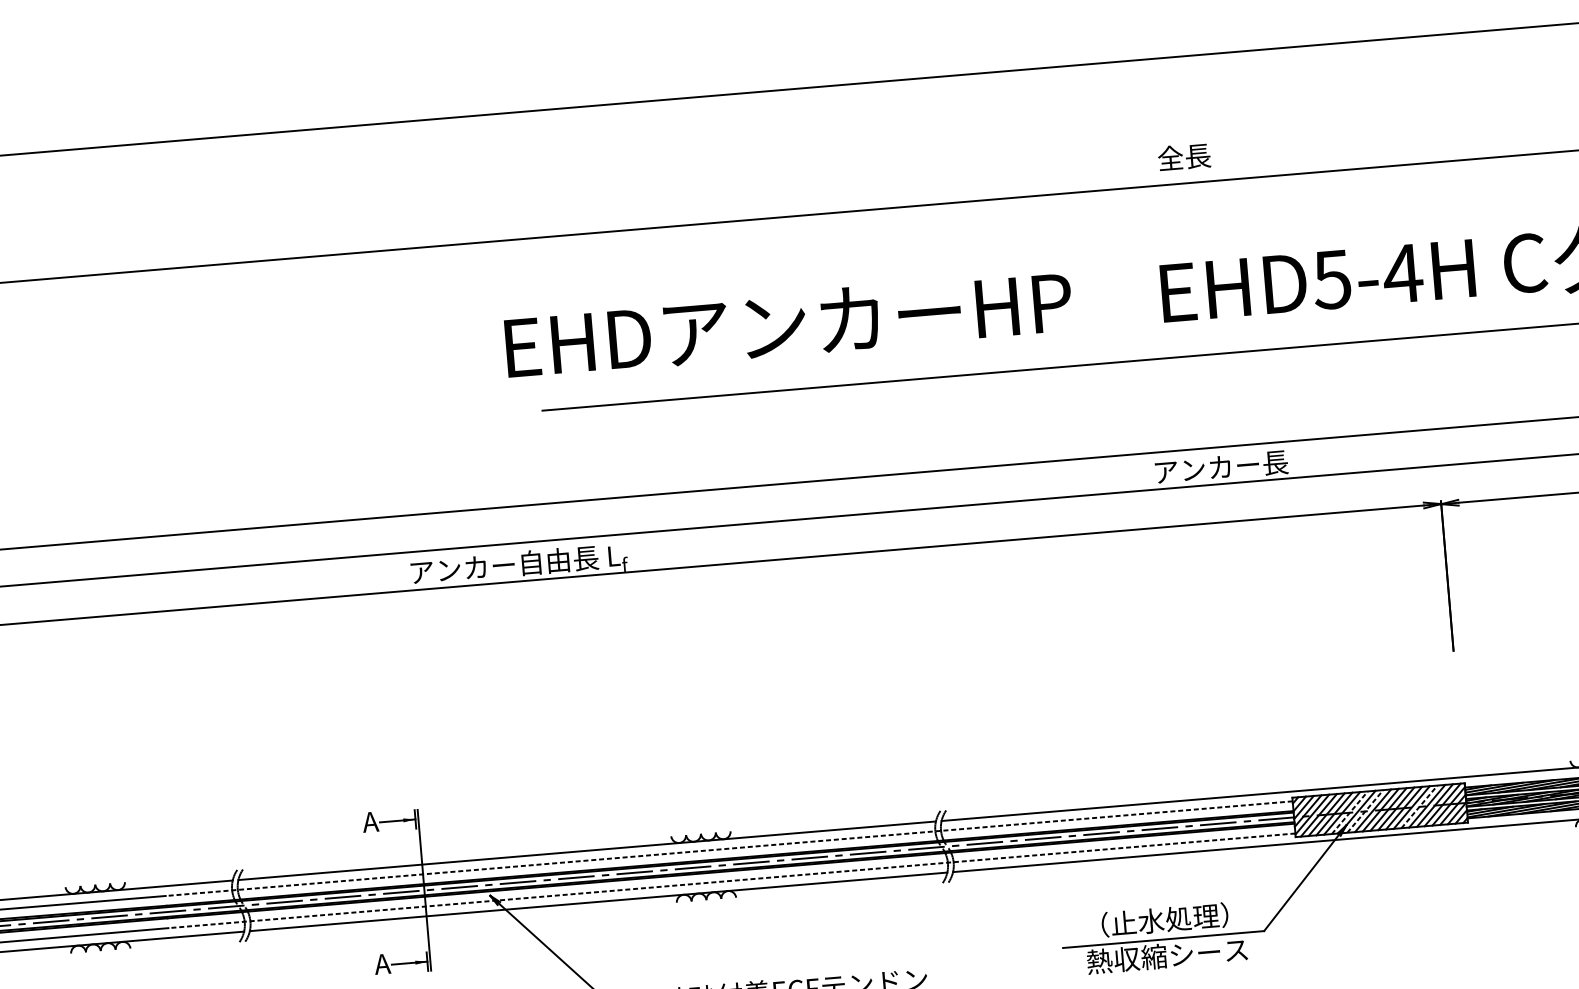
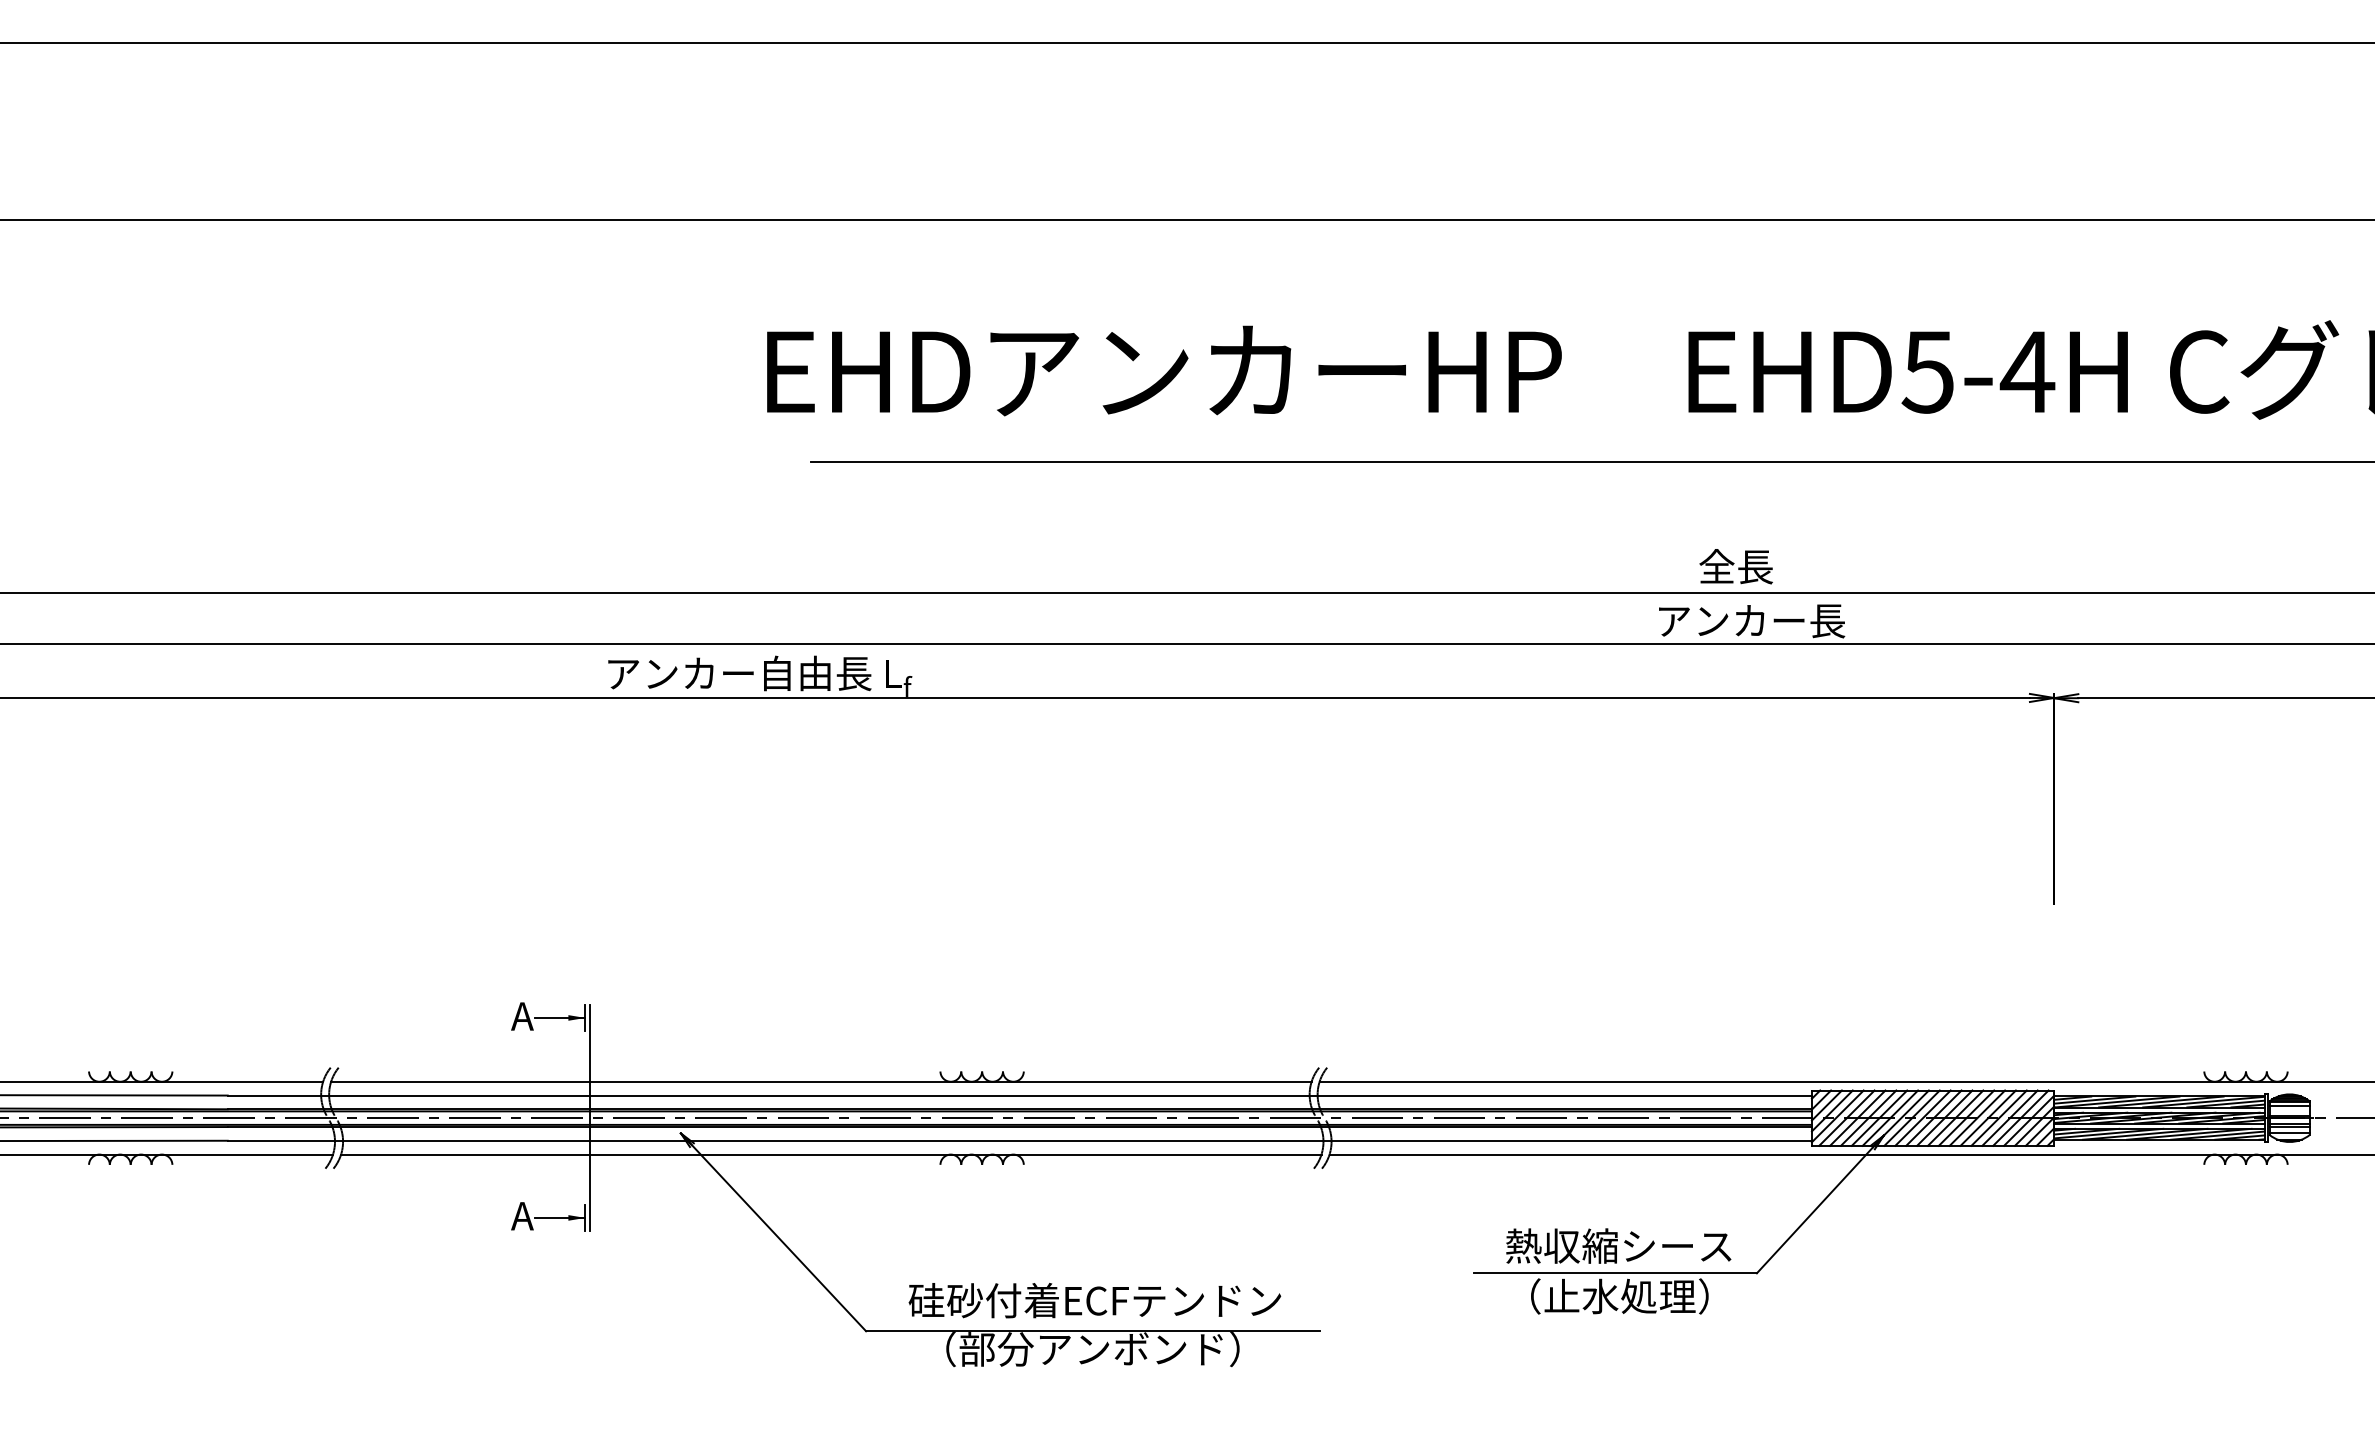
text: (1183, 157) -> (1735, 566), moved
line: (1419, 806) -> (1988, 1117), dashed -> solid
line: (1365, 810) -> (1912, 1117), dashed -> solid
line: (1349, 812) -> (1890, 1117), dashed -> solid
line: (728, 848) -> (1019, 1095), dashed -> solid
line: (731, 880) -> (1019, 1140), dashed -> solid
text: (1164, 920) -> (1618, 1246), （止水処理） -> 熱収縮シース
text: (1167, 955) -> (1618, 1296), 熱収縮シース -> （止水処理）

